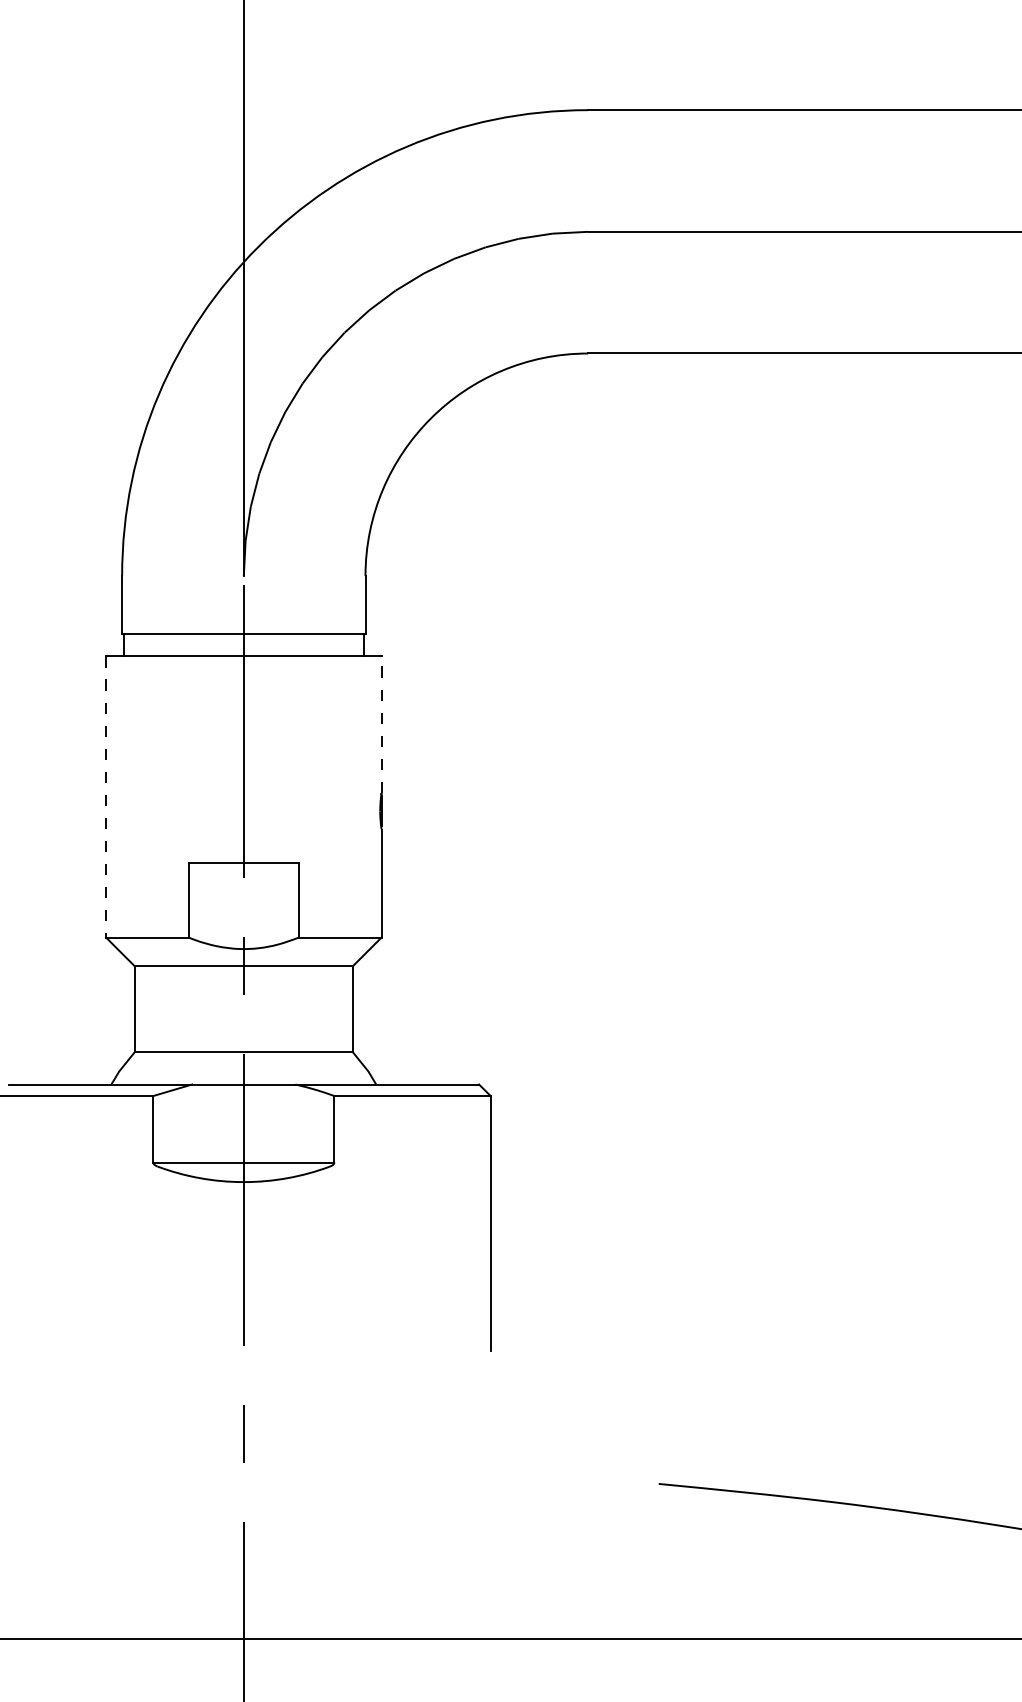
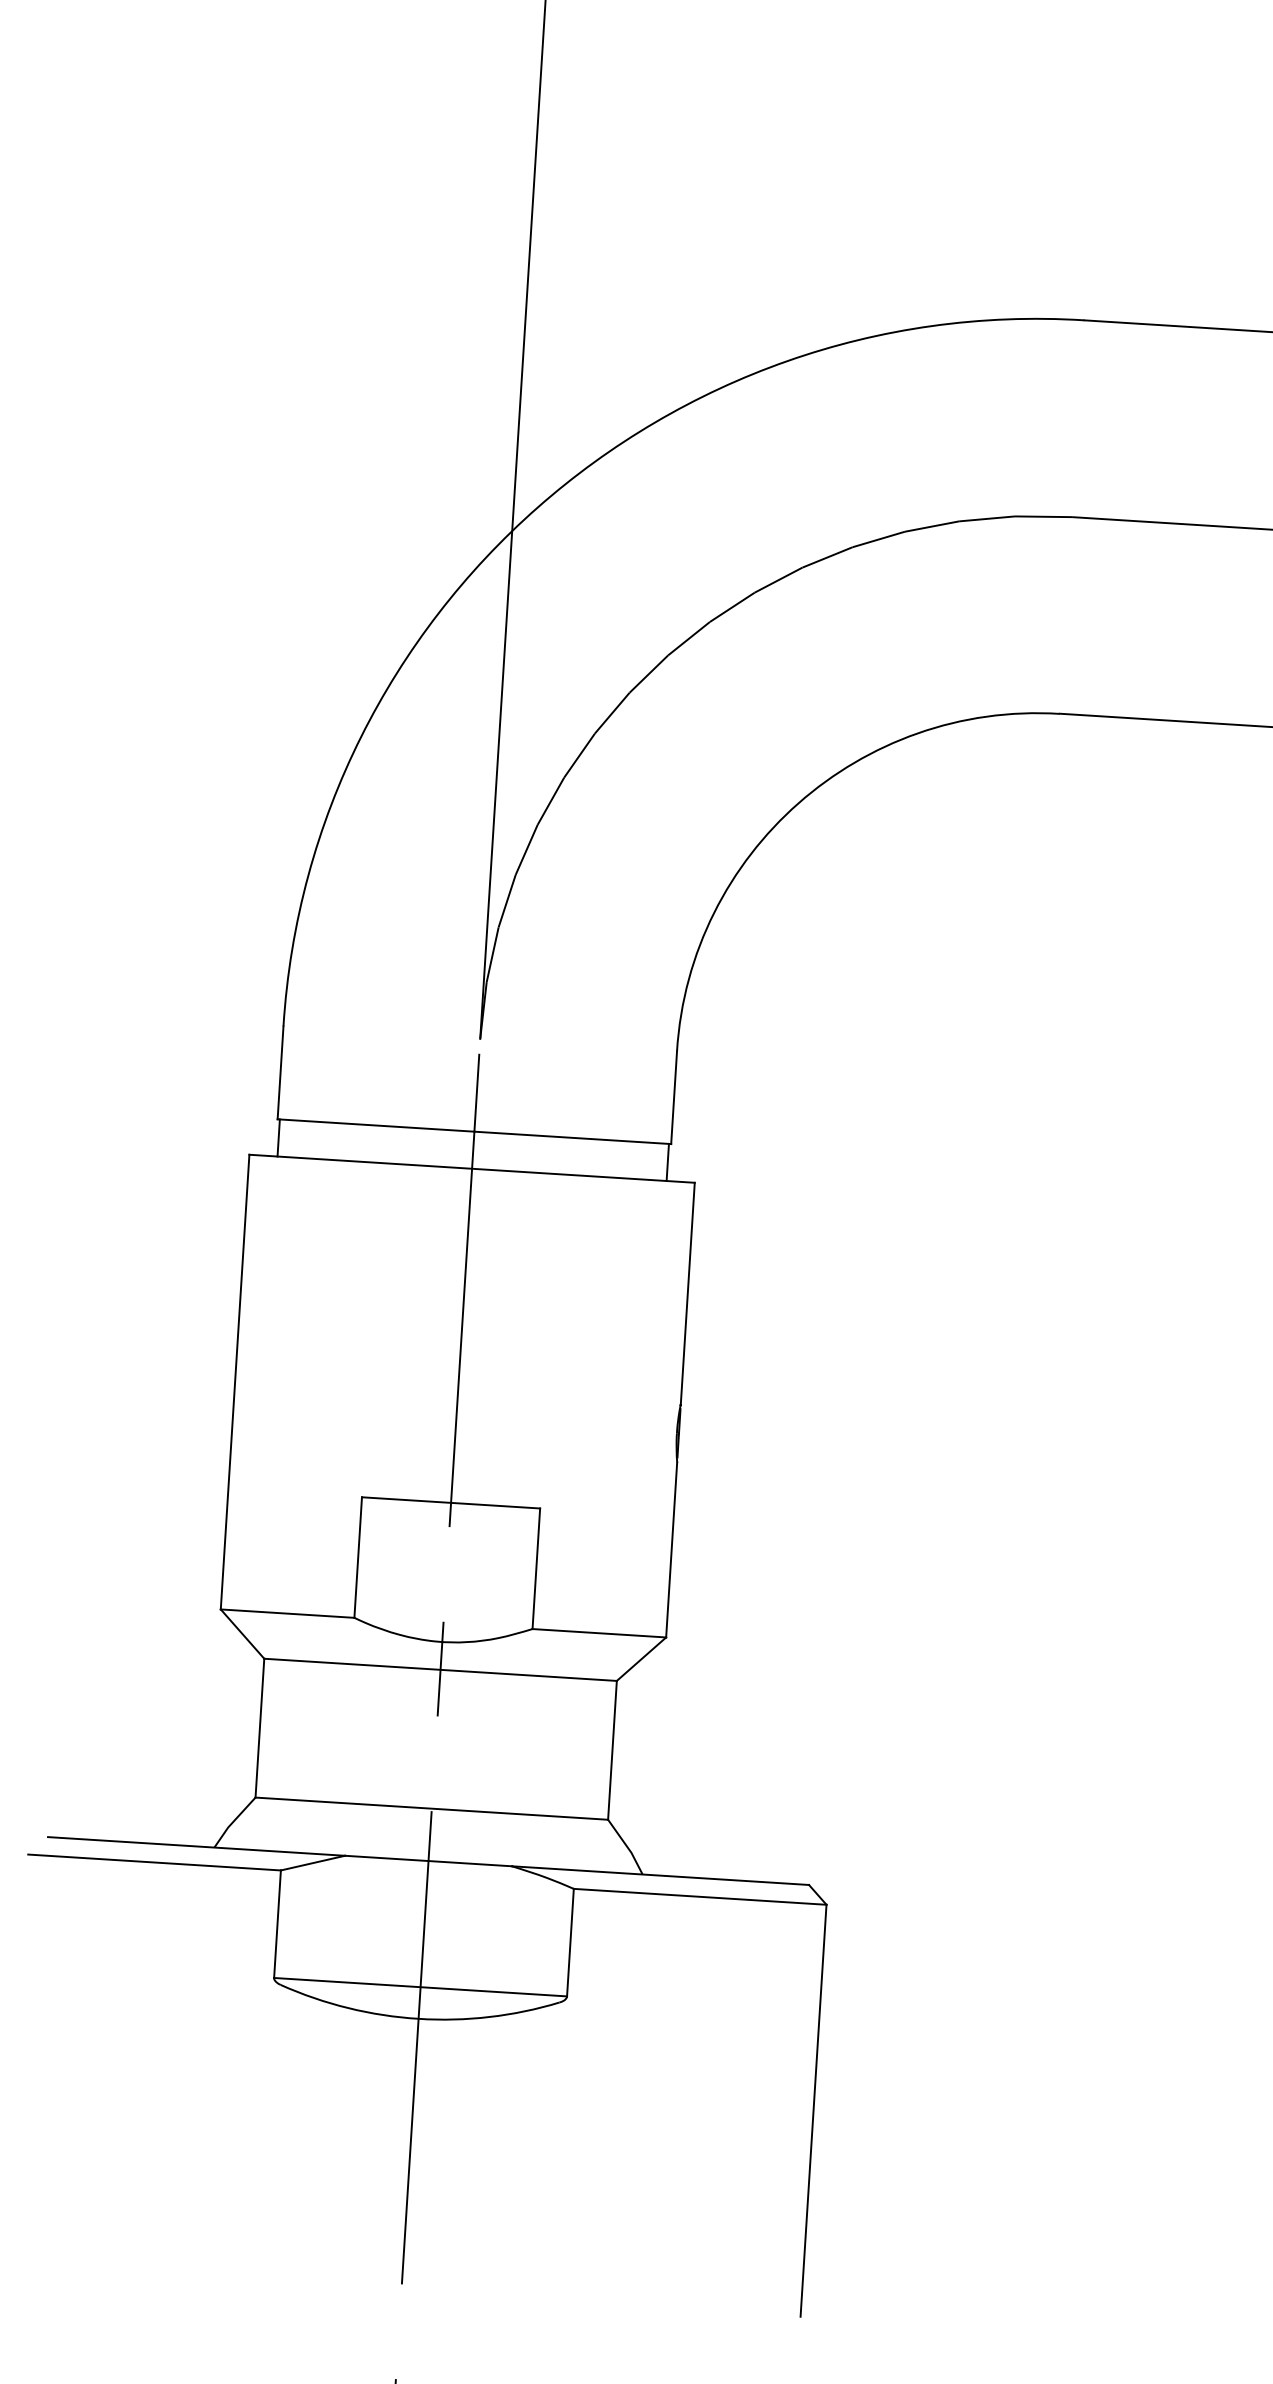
line: (381, 724) -> (687, 1292), dashed -> solid
line: (106, 797) -> (235, 1382), dashed -> solid

